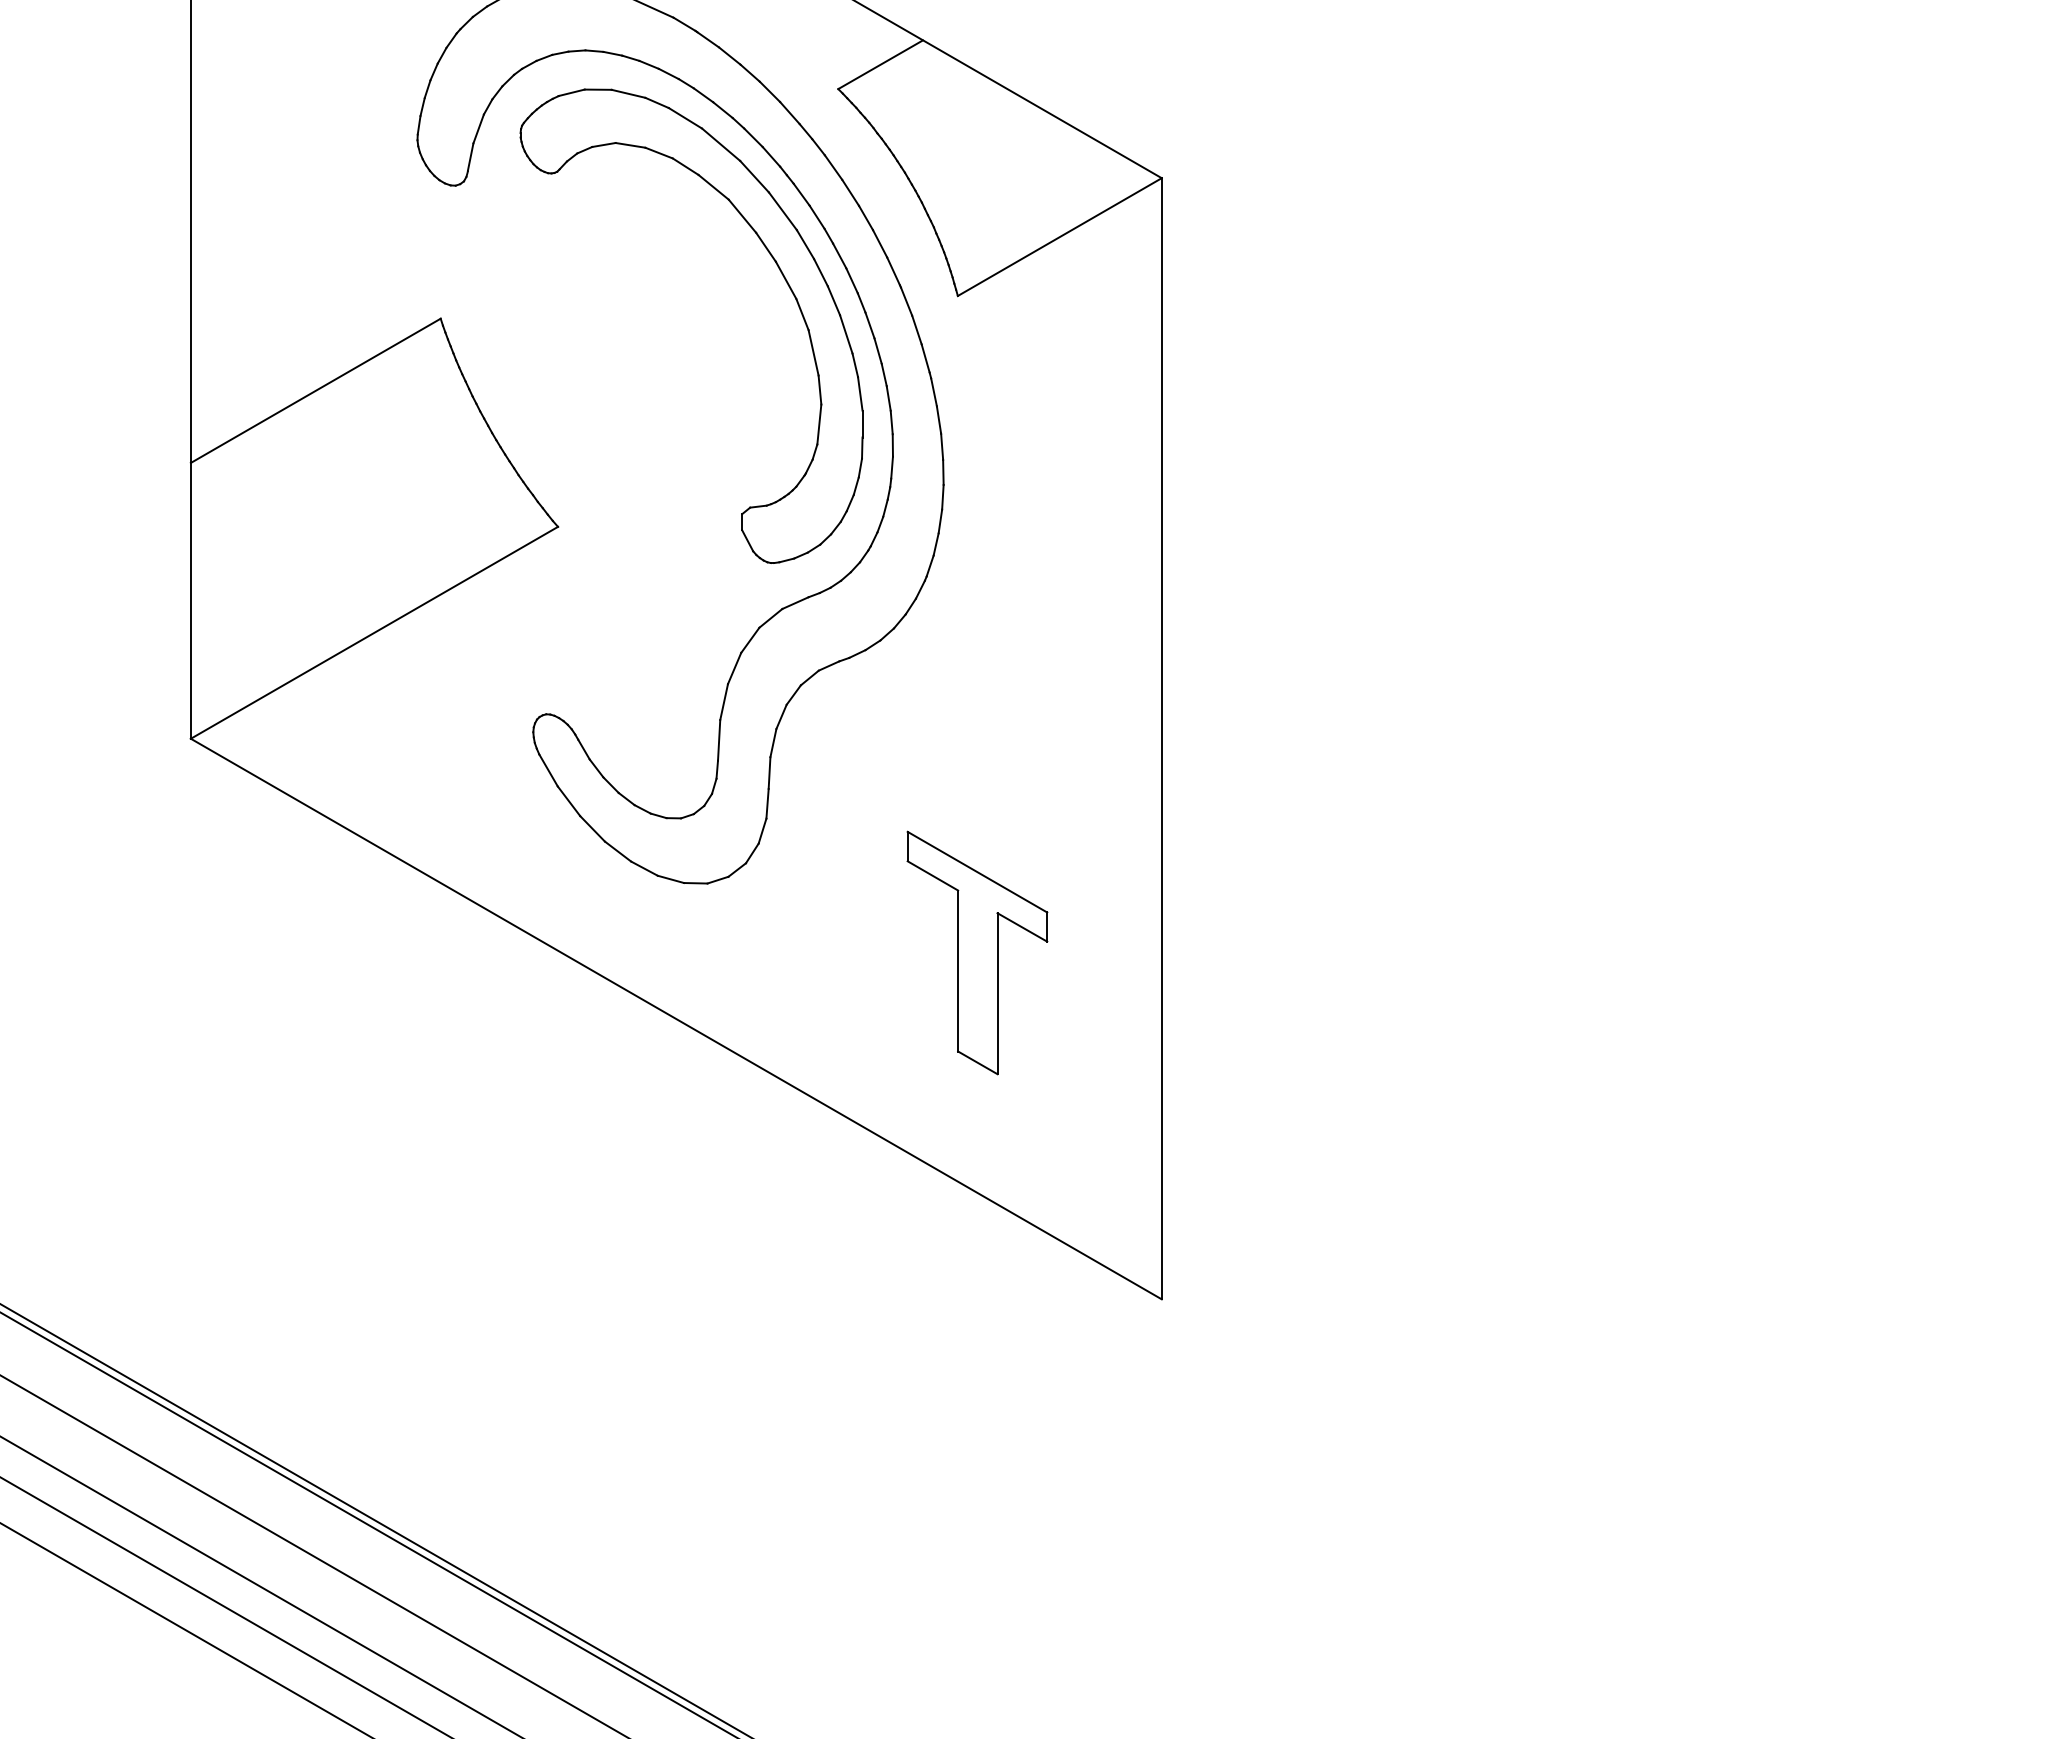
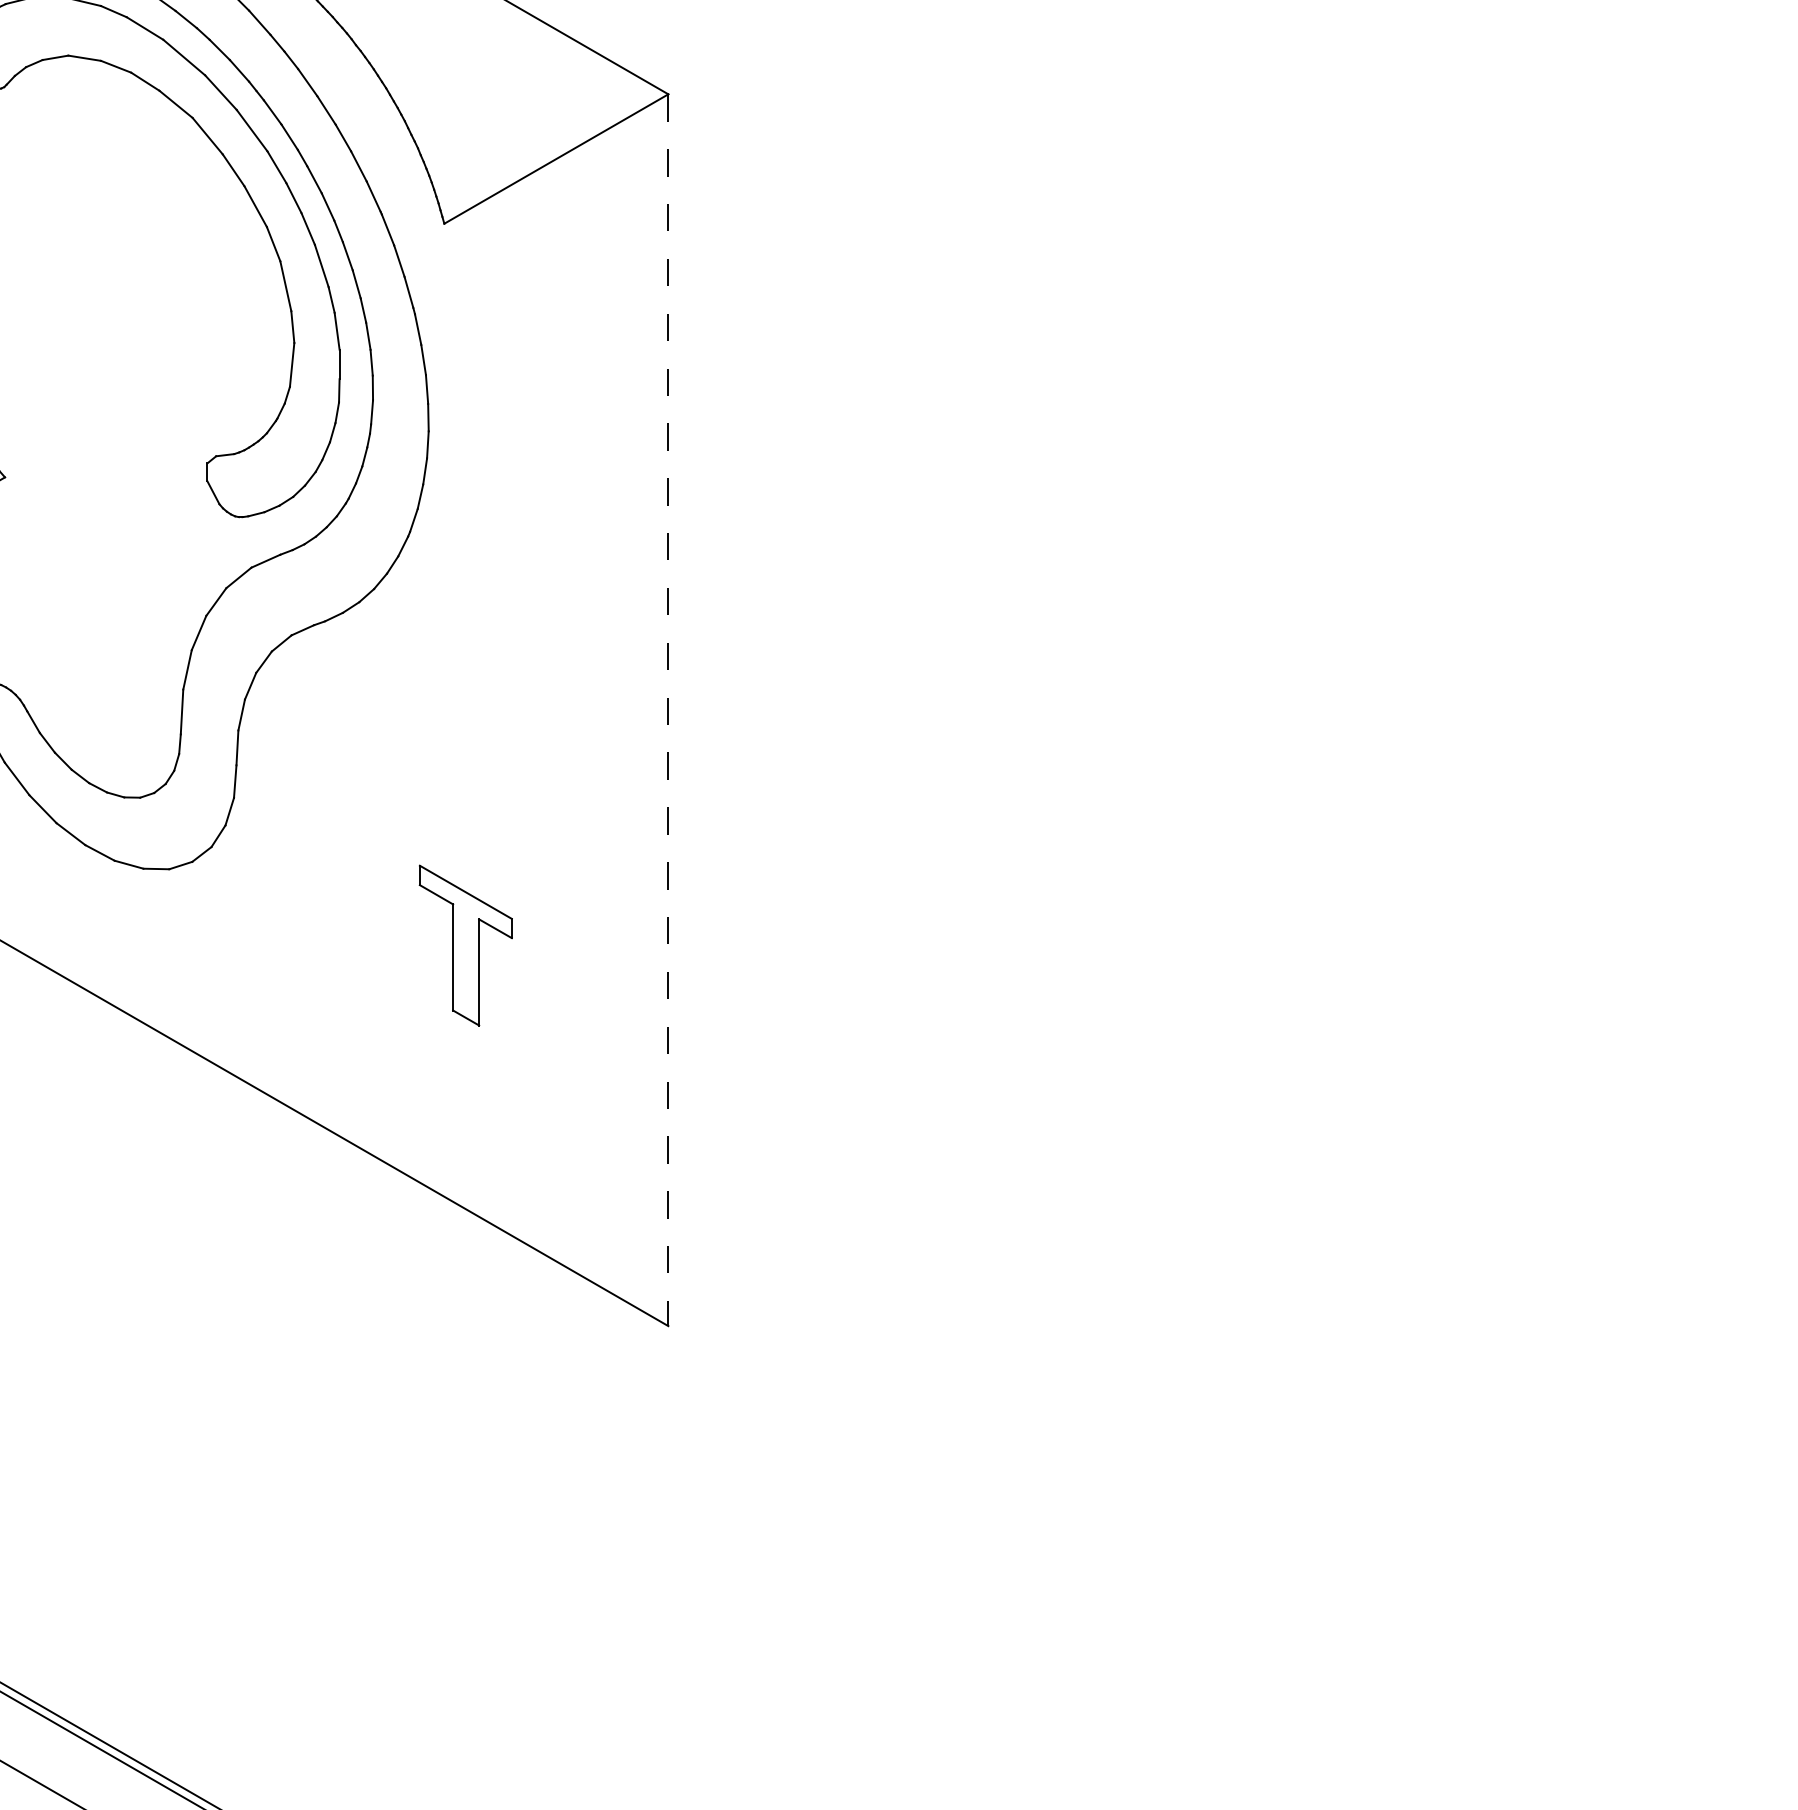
line: (1161, 738) -> (668, 709), solid -> dashed
part: (977, 952) -> (465, 945), size x0.6

